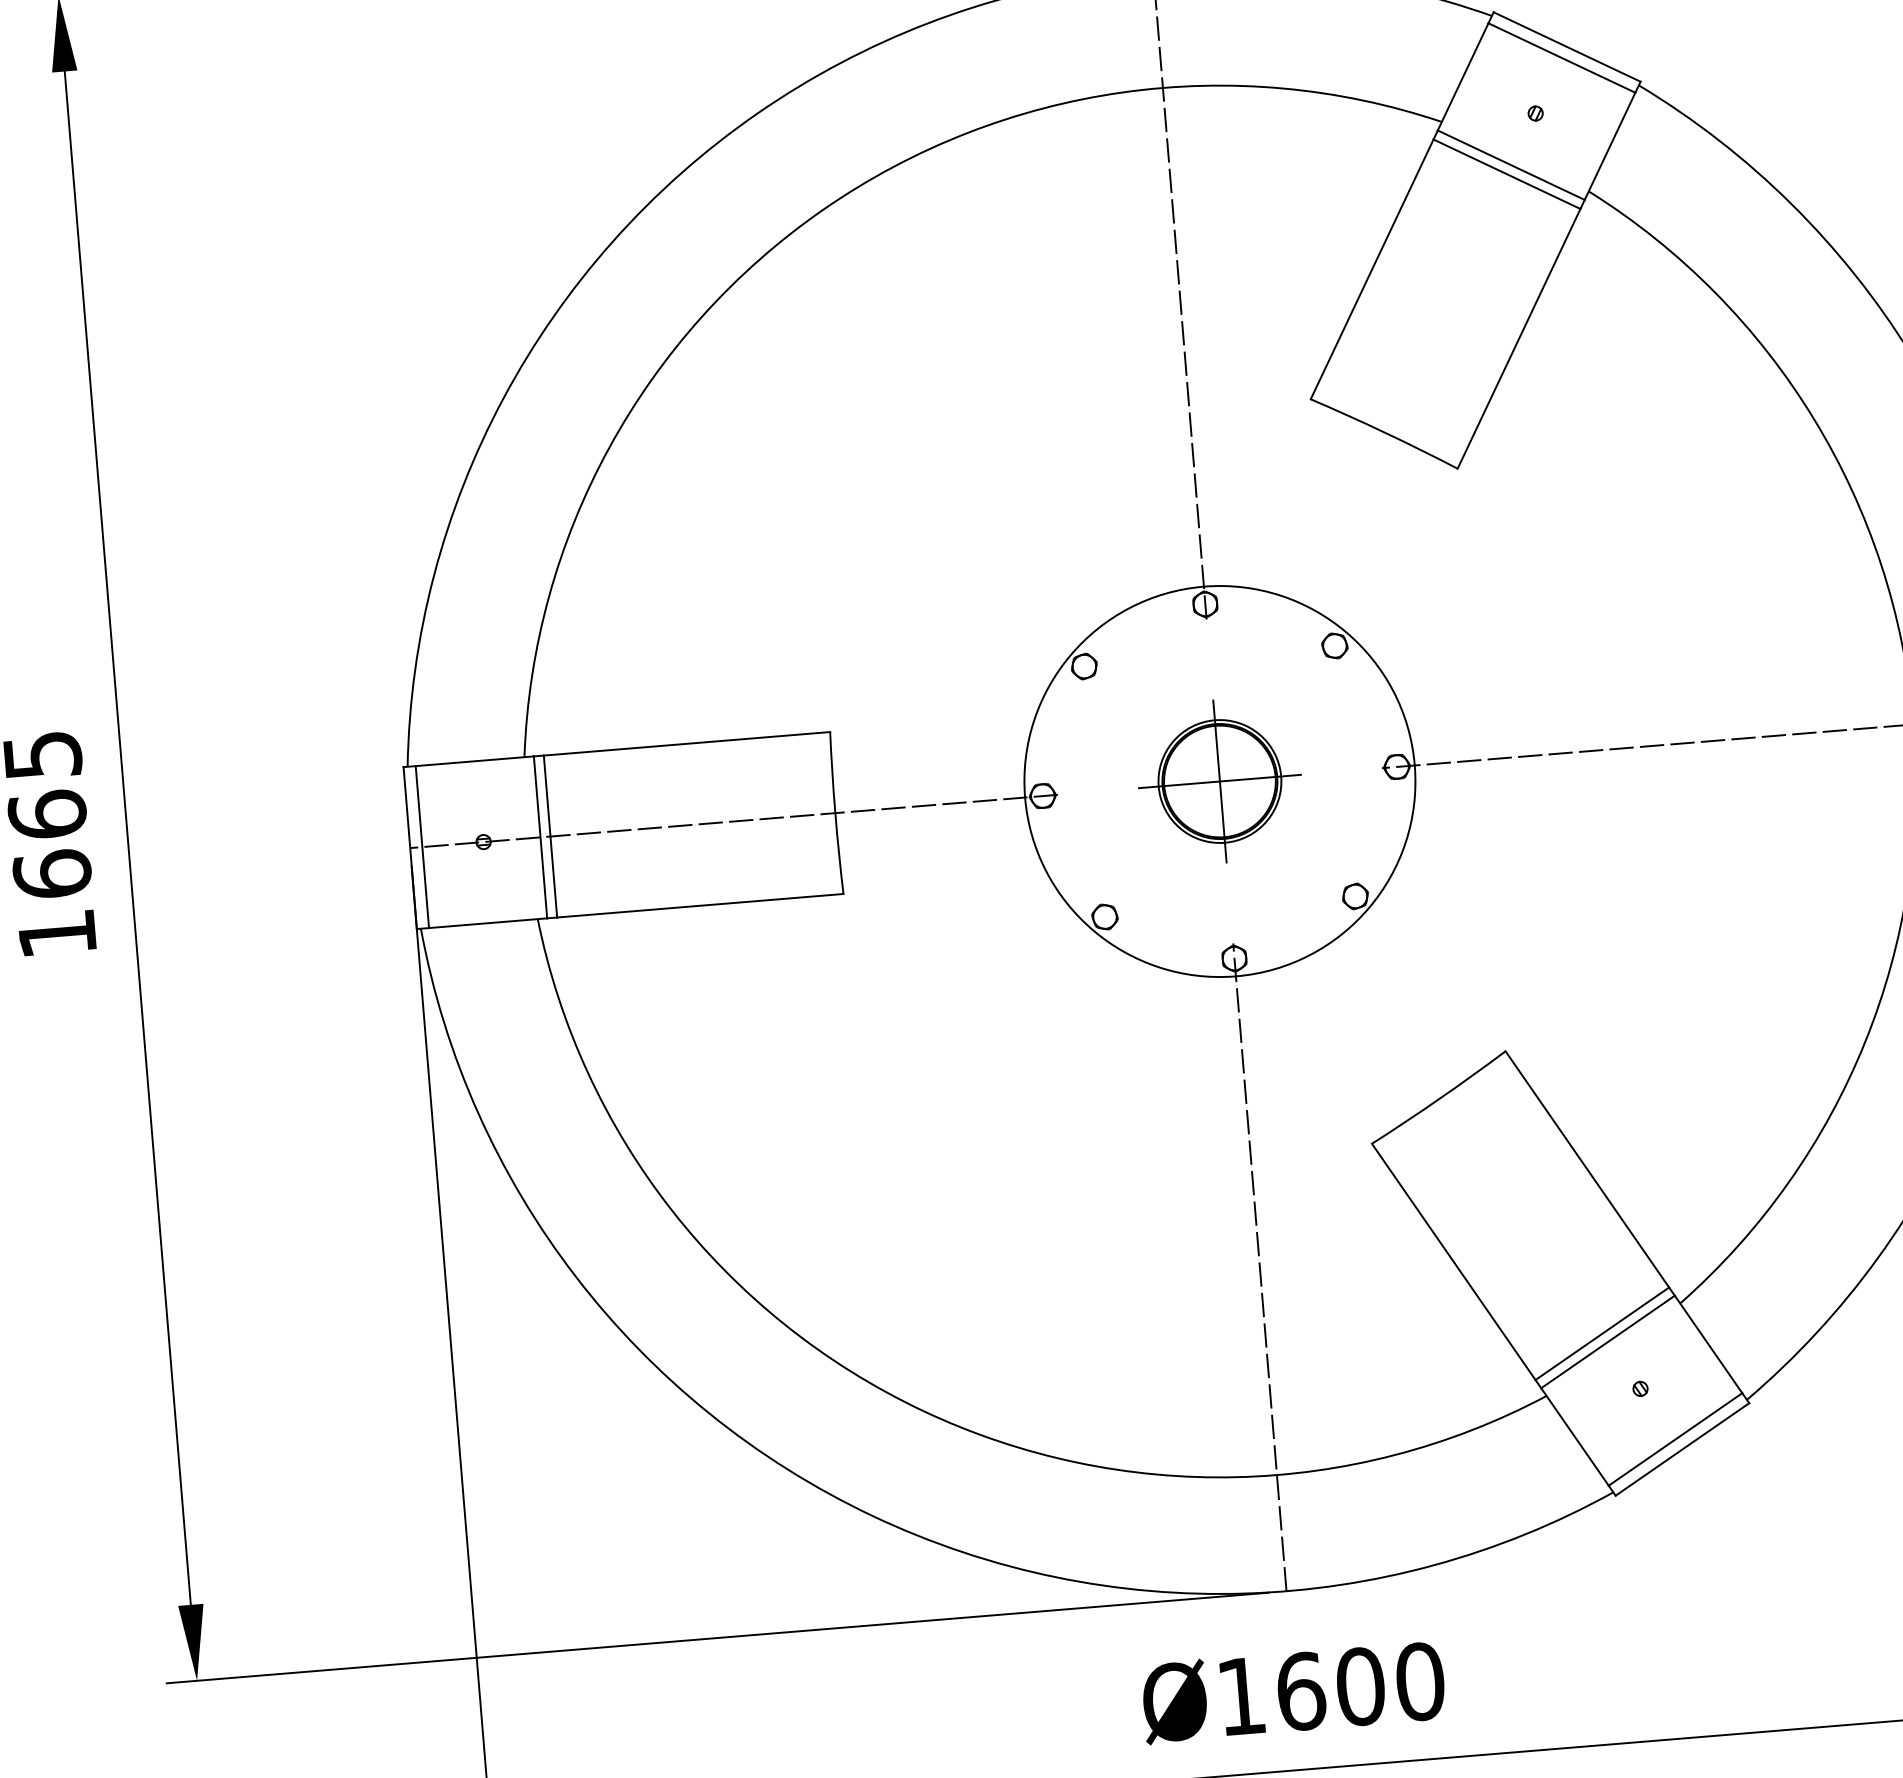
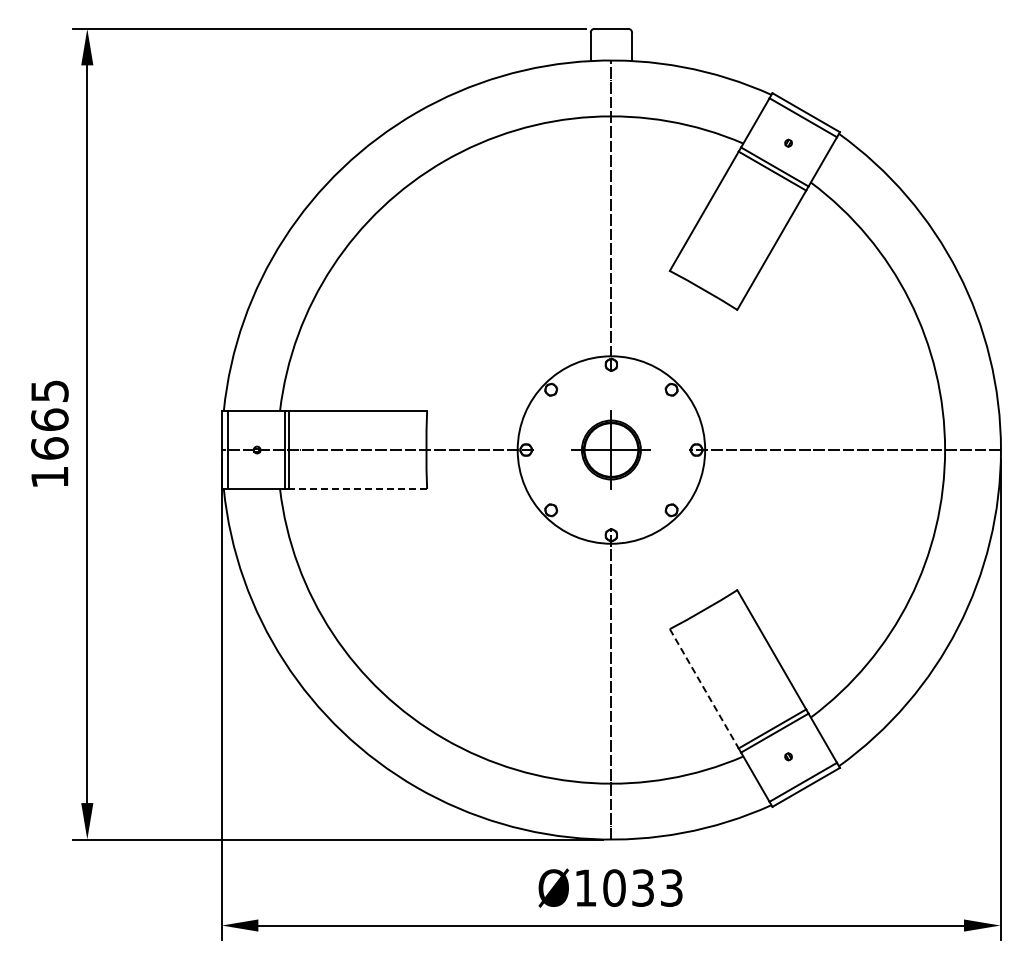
line: (700, 906) -> (358, 489), solid -> dashed
line: (1454, 1261) -> (704, 688), solid -> dashed
text: (1361, 1685) -> (643, 887), Ø1600 -> Ø1033

